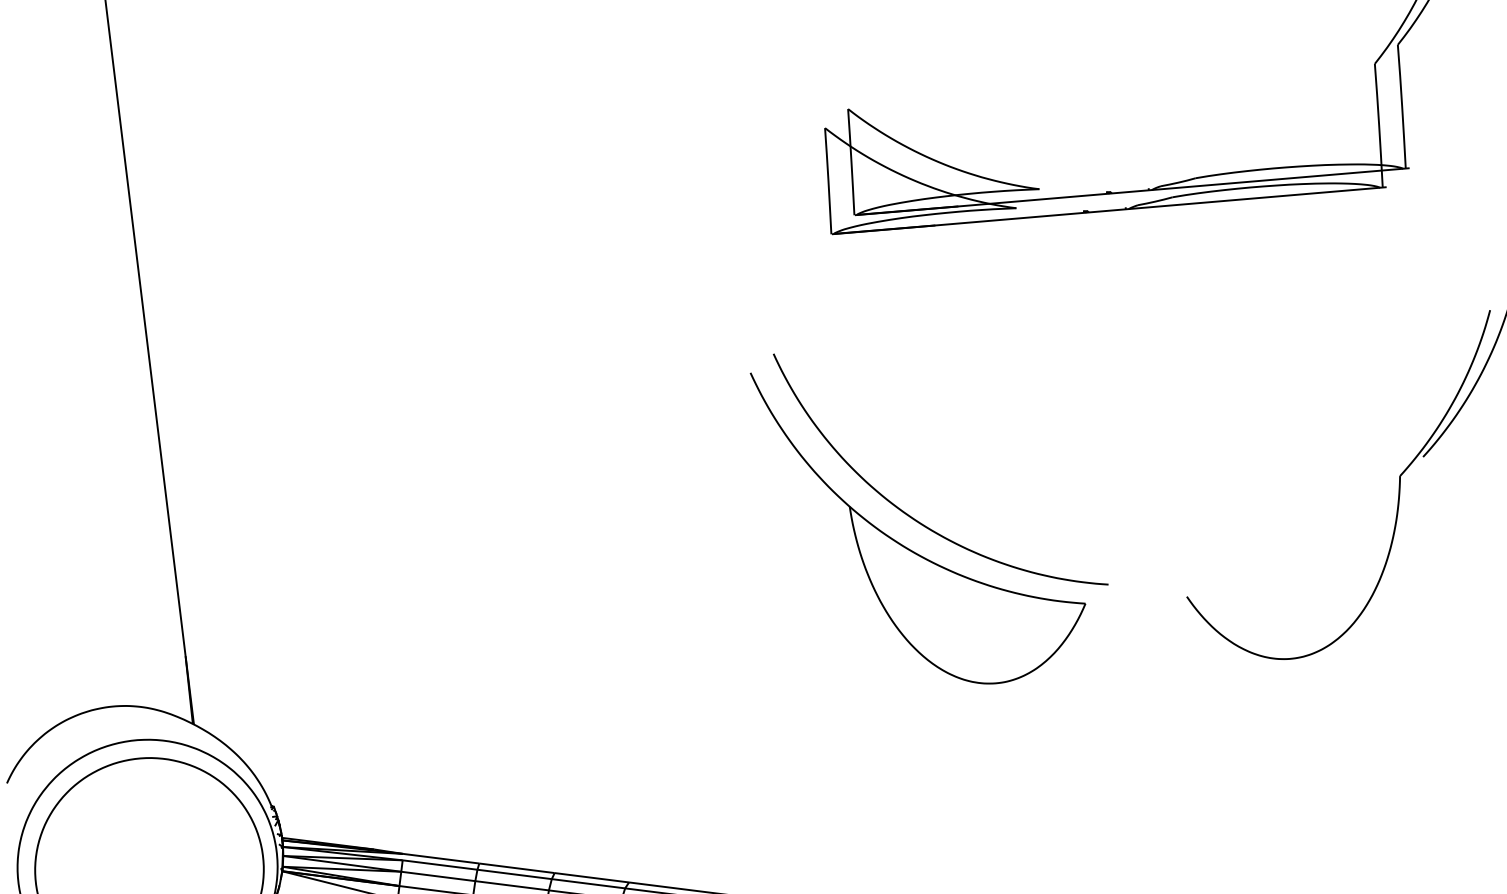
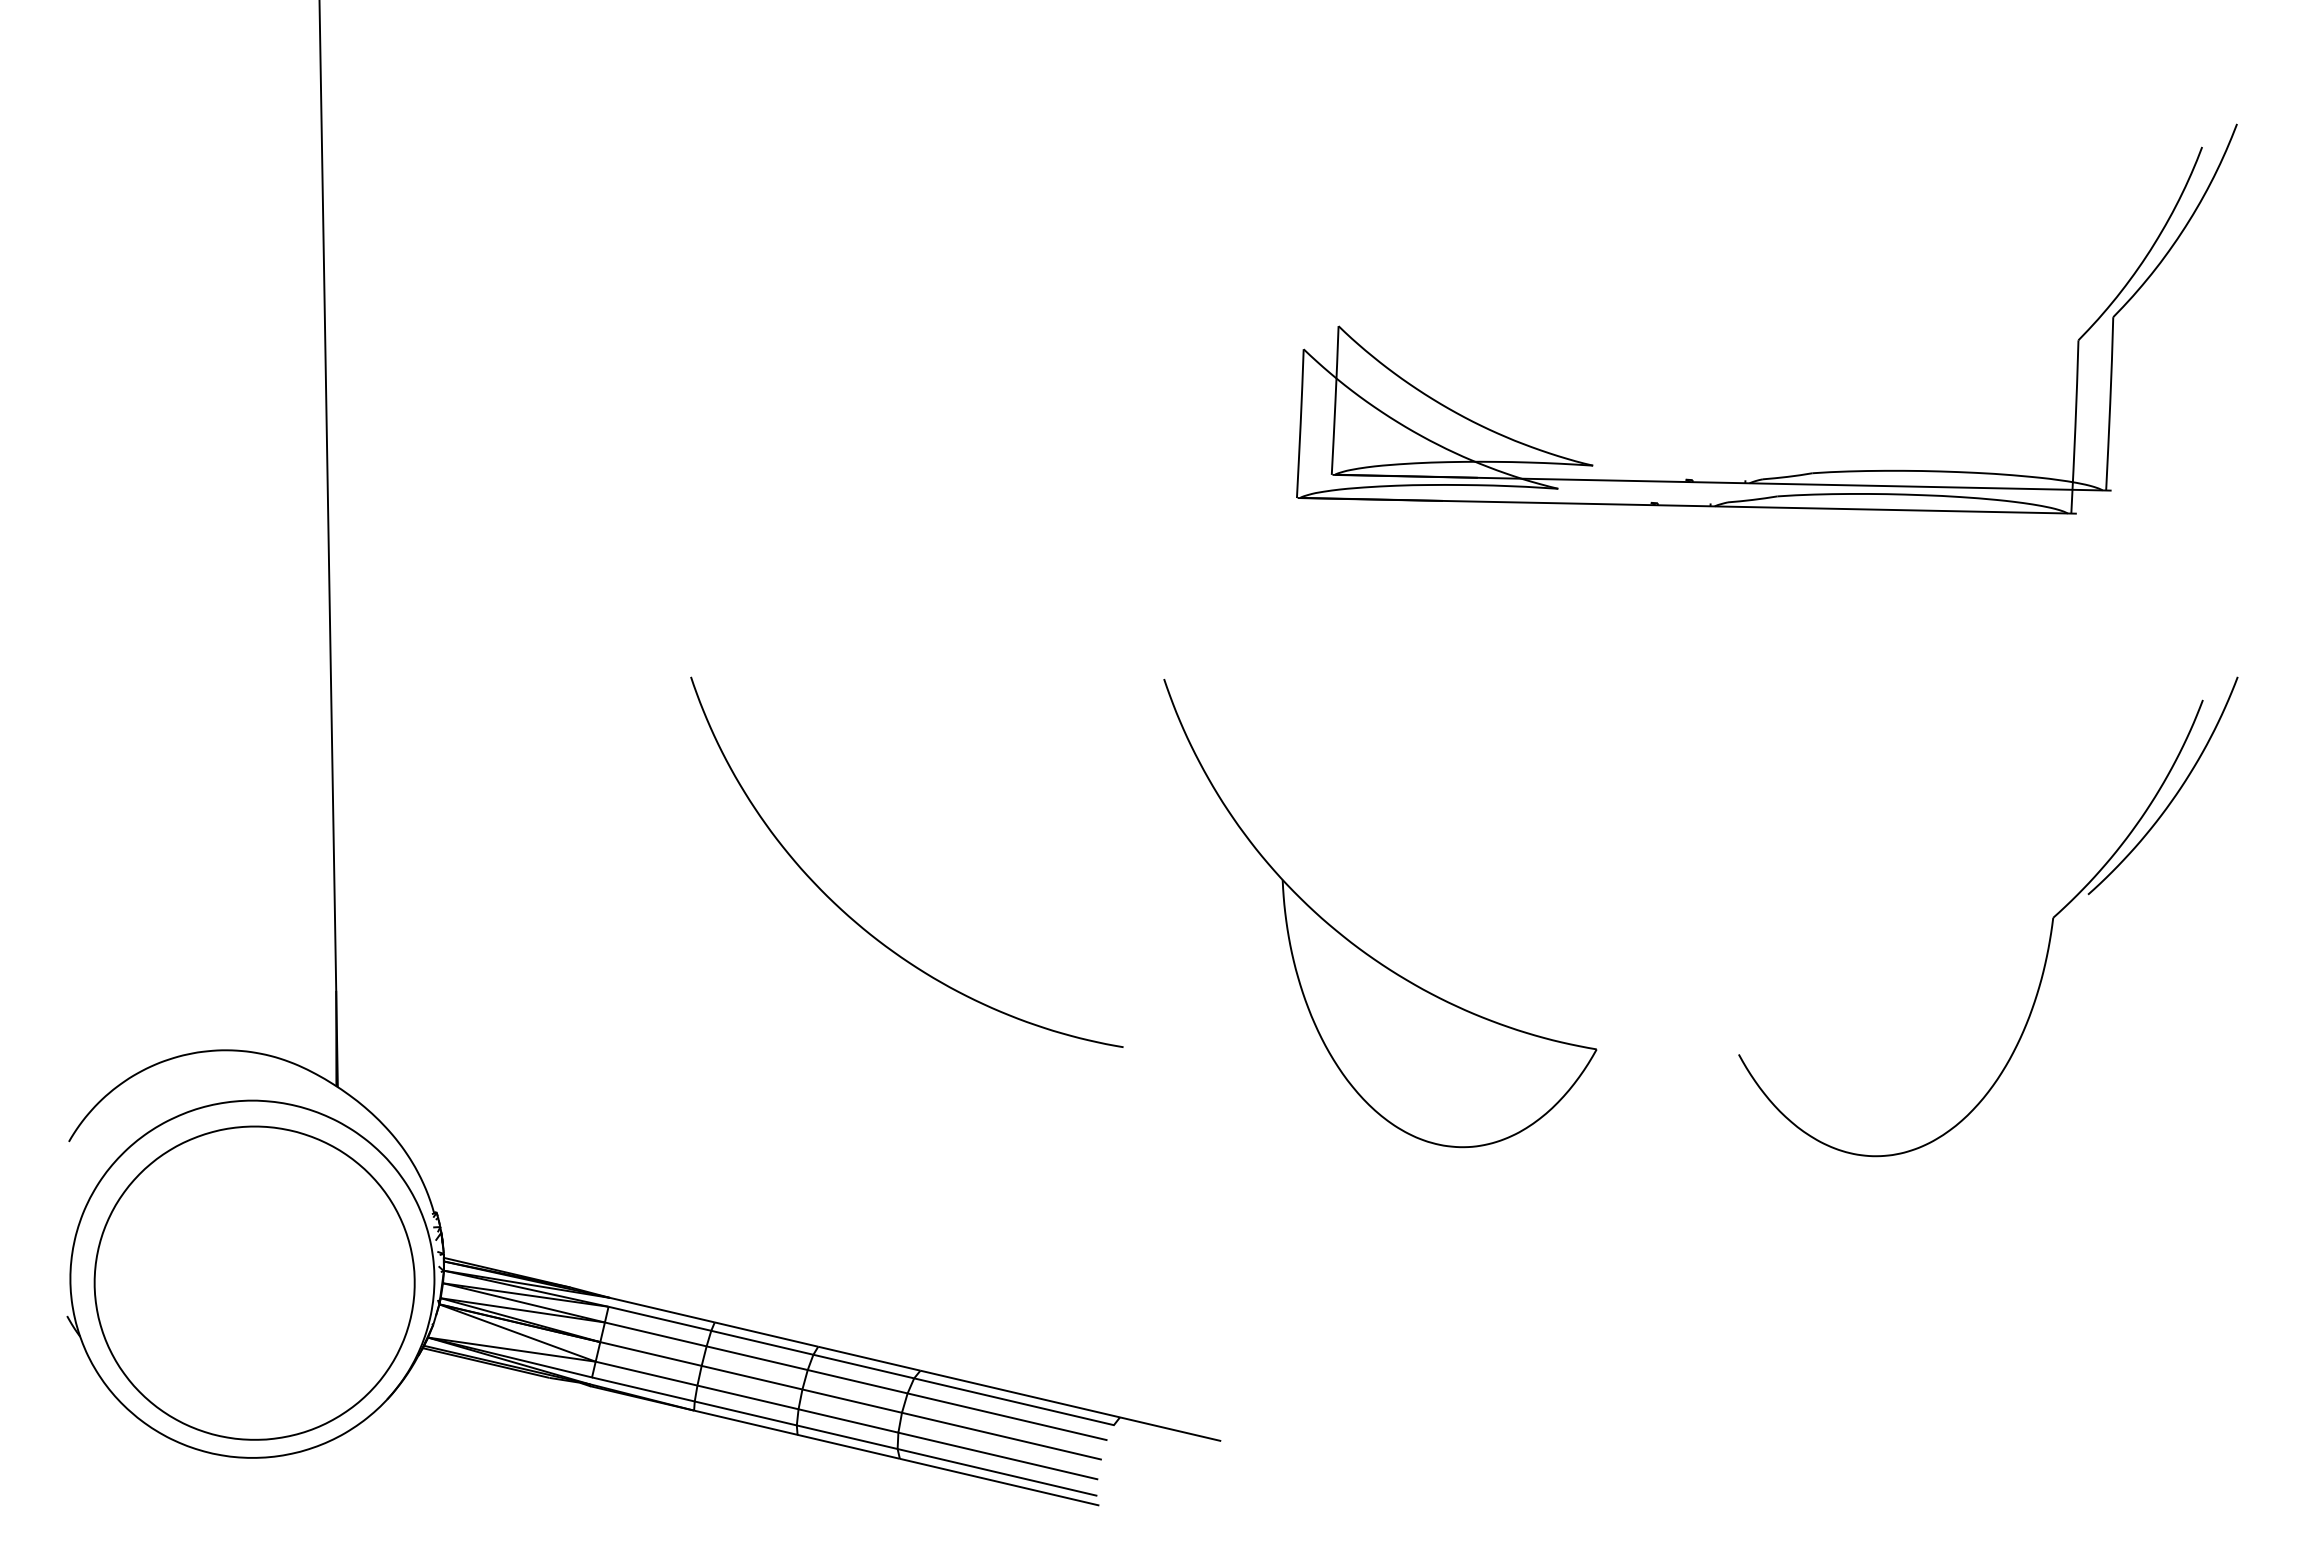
curve: (907, 513) -> (854, 919), moved

